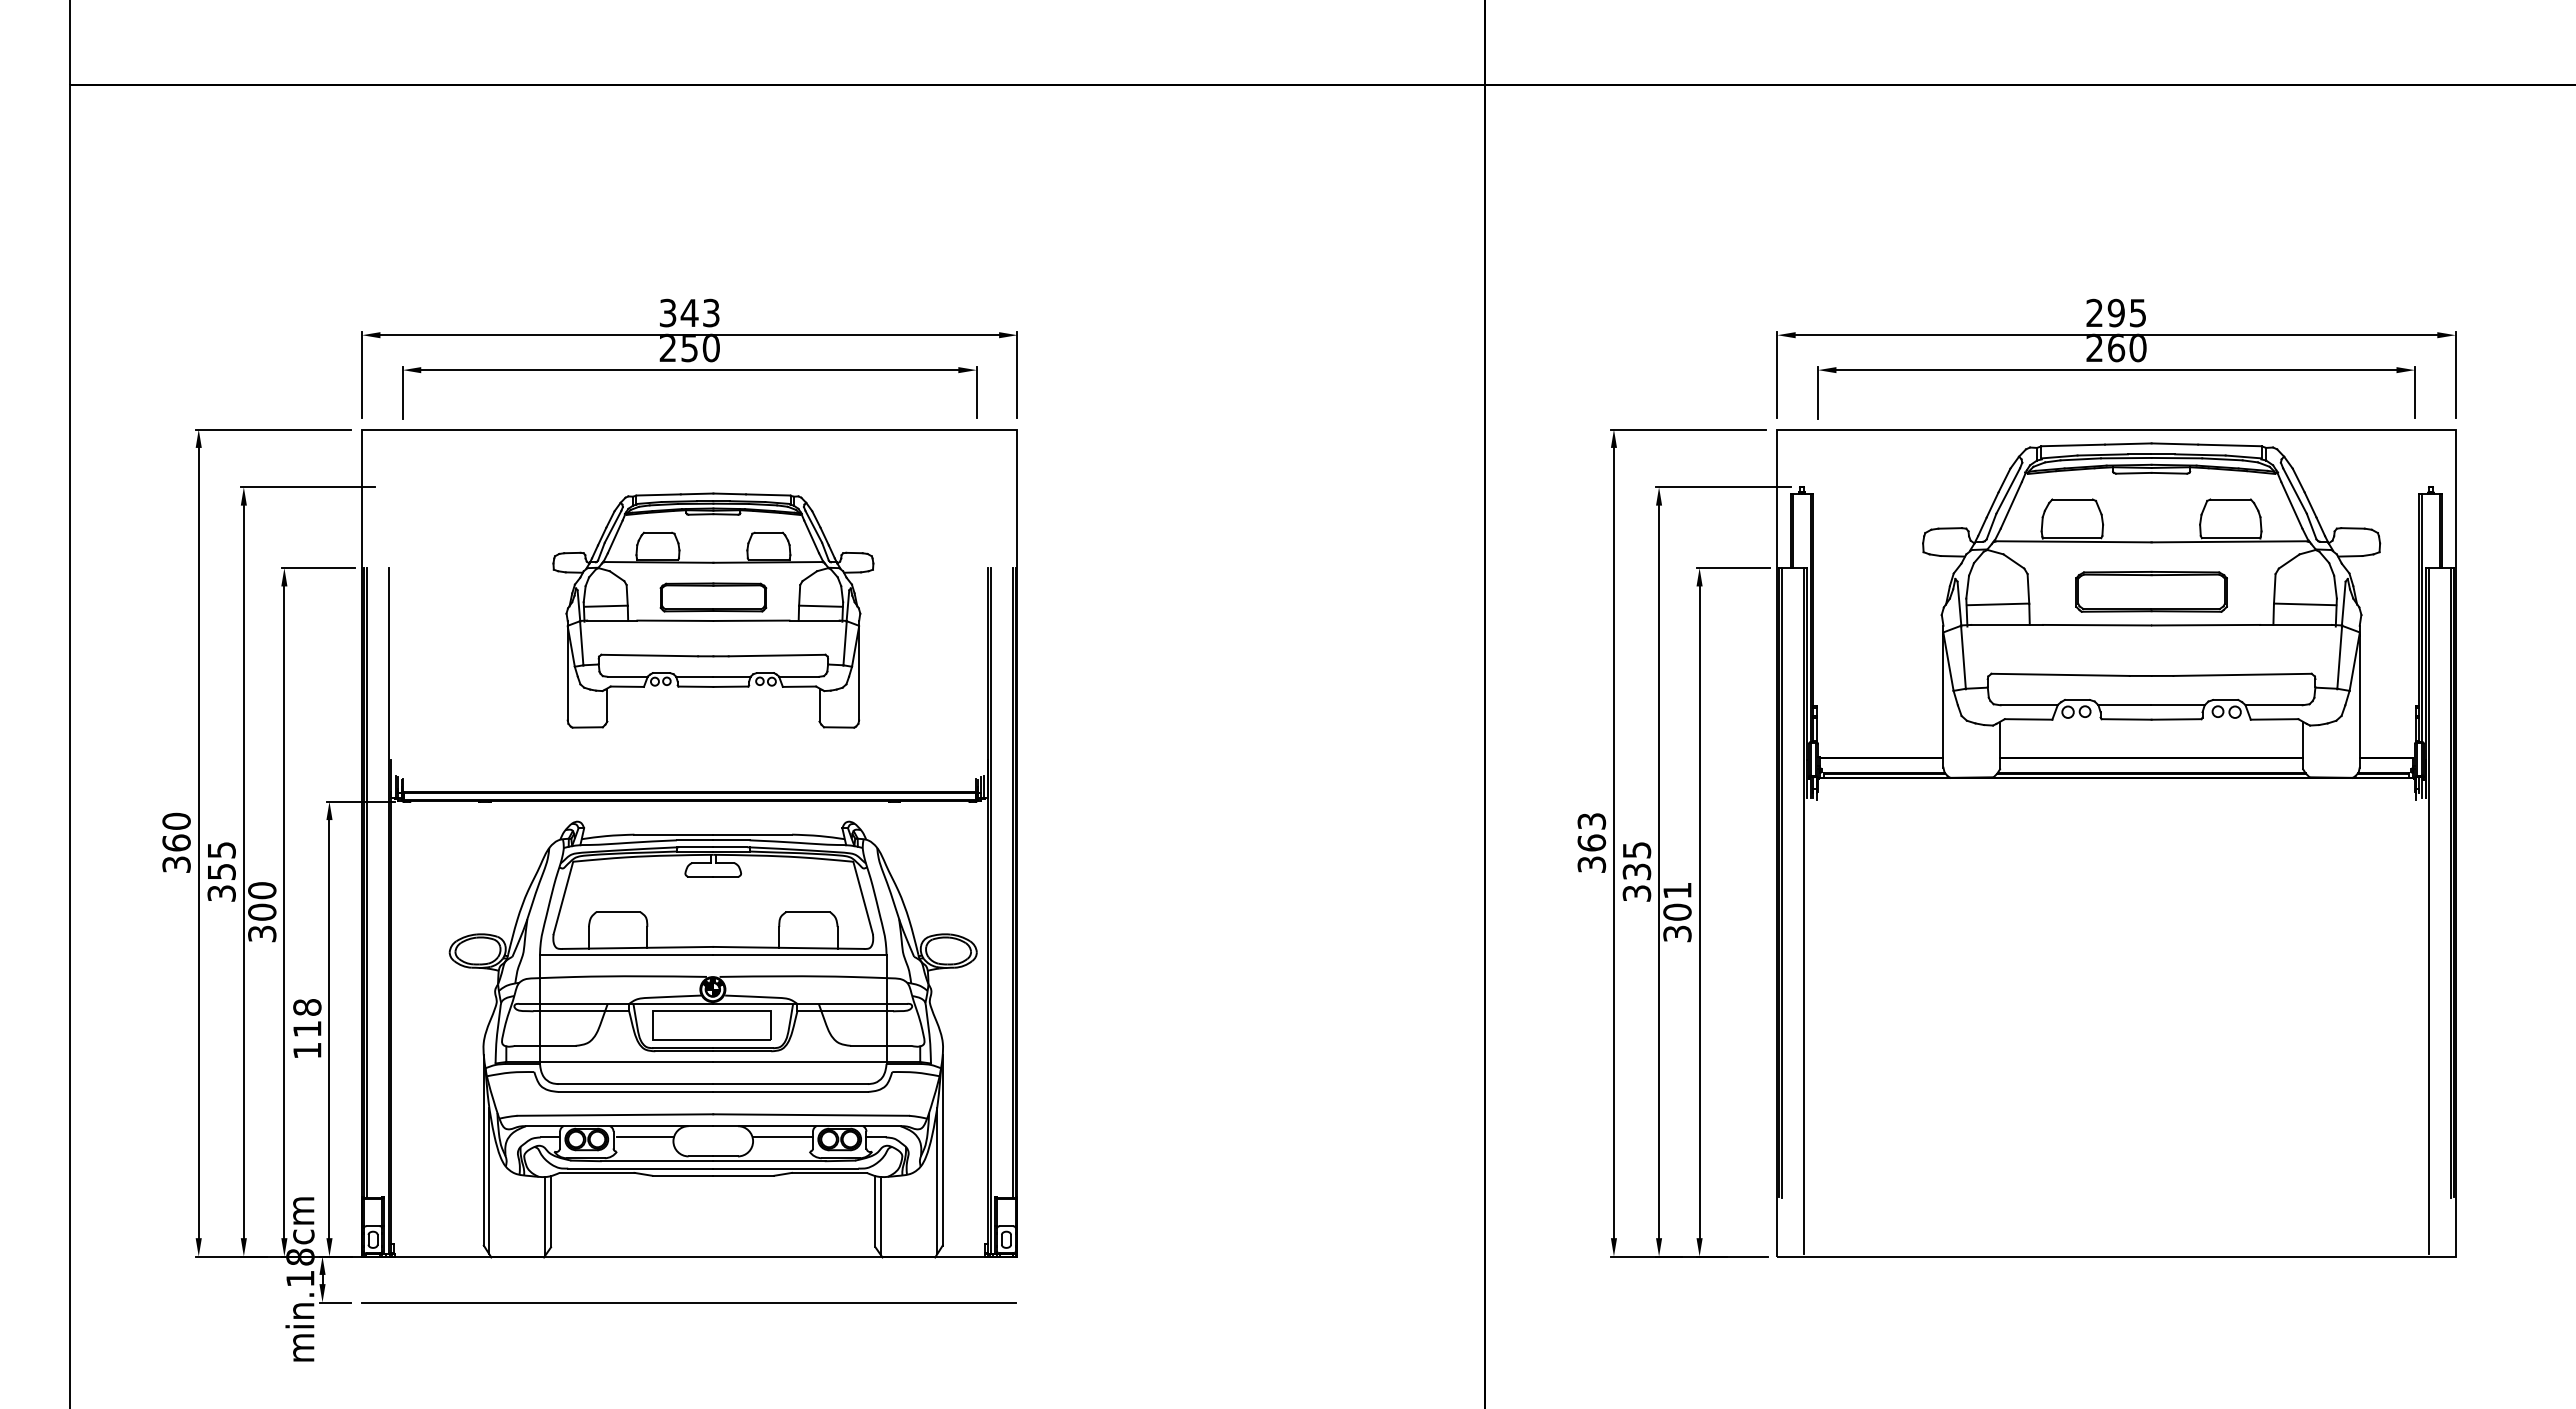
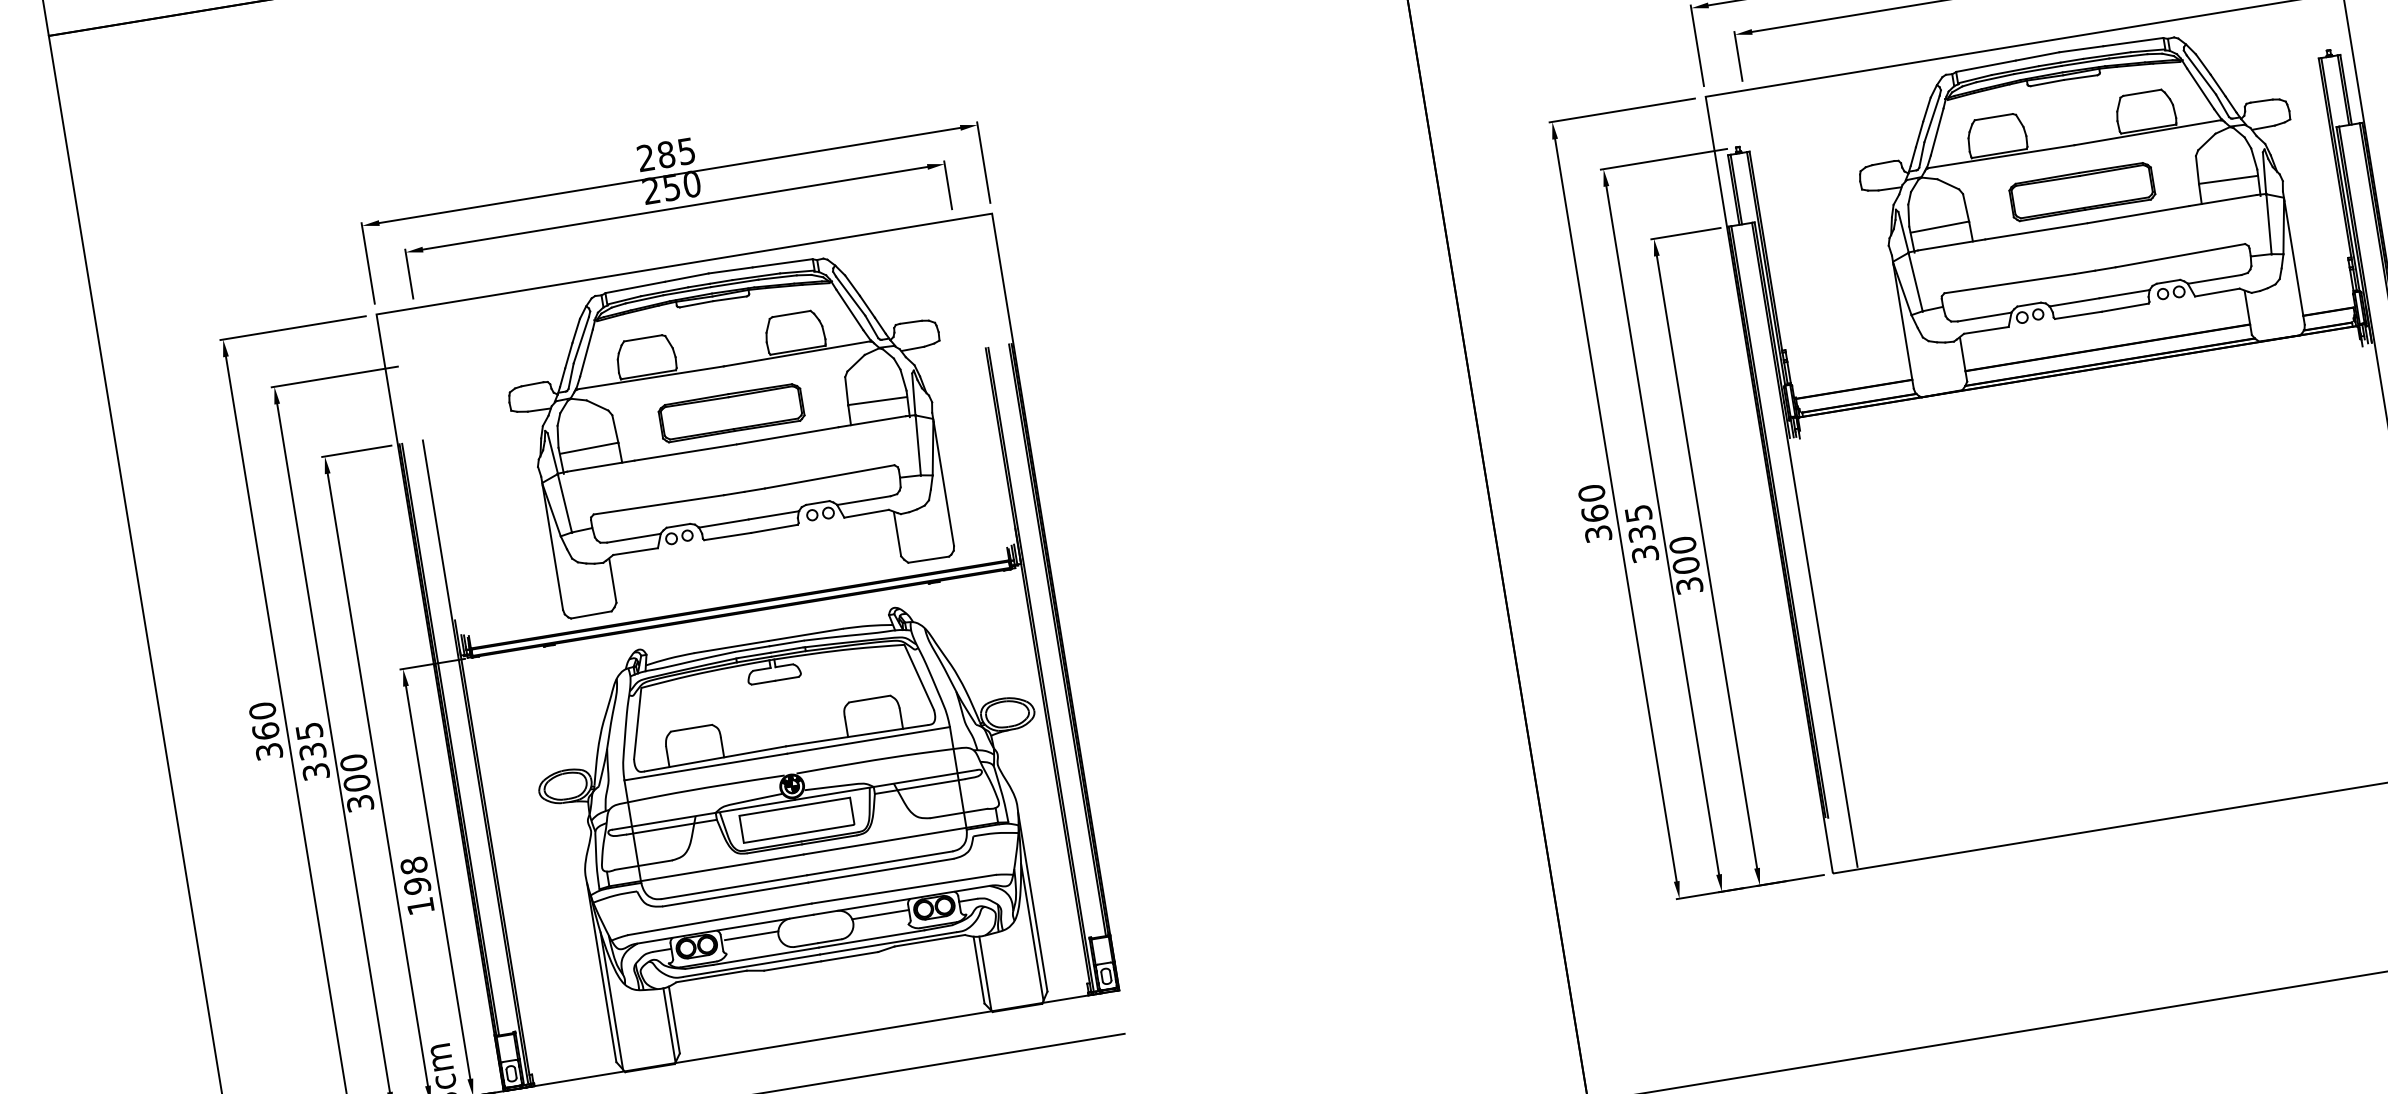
text: (689, 312) -> (666, 154), 343 -> 285
part: (713, 610) -> (734, 430), size x1.43
text: (1591, 820) -> (1591, 492), 363 -> 360
text: (221, 871) -> (312, 751), 355 -> 335
text: (1677, 890) -> (1682, 545), 301 -> 300
text: (307, 1028) -> (417, 885), 118 -> 198

